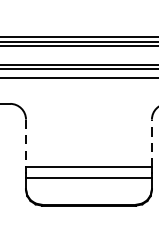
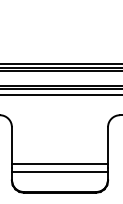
line: (25, 143) -> (11, 145), dashed -> solid
line: (152, 143) -> (108, 145), dashed -> solid

